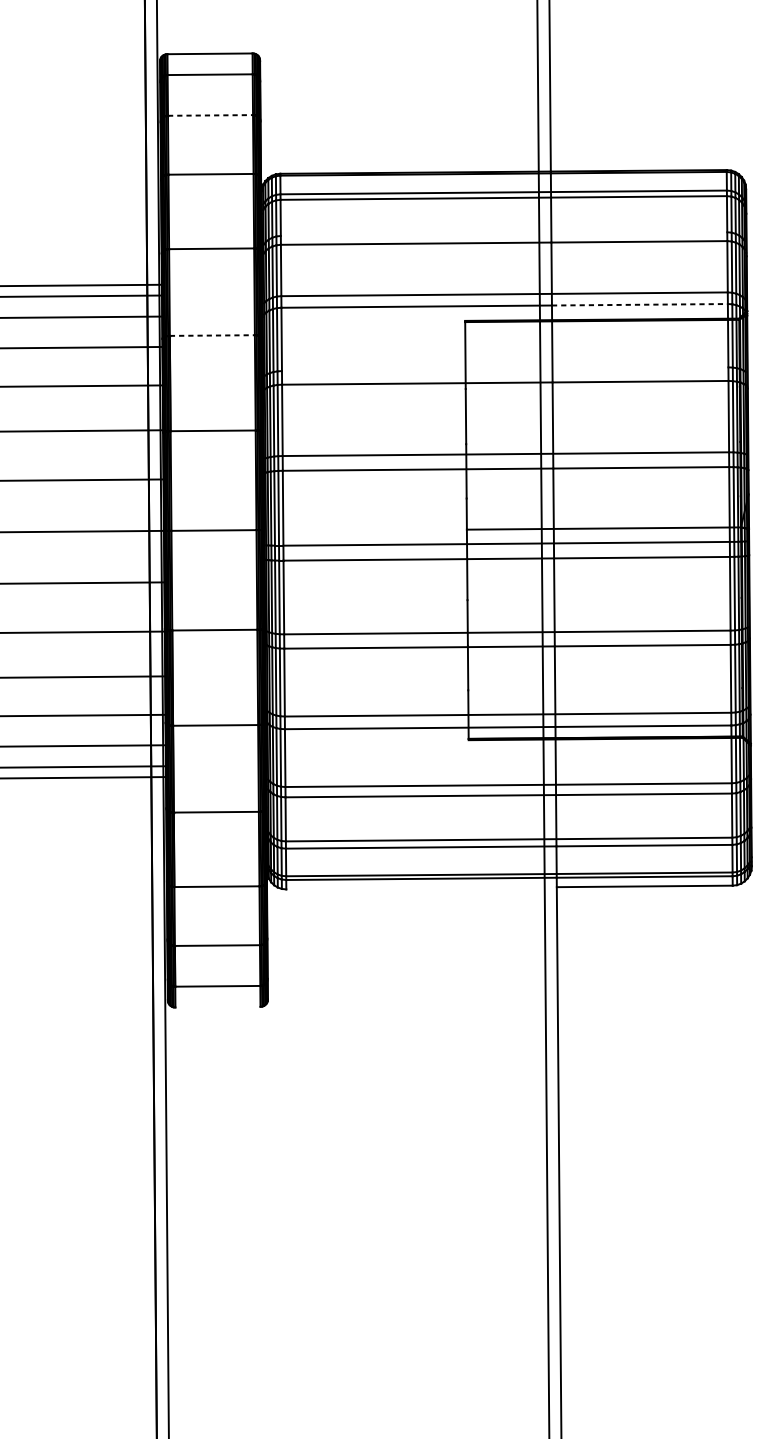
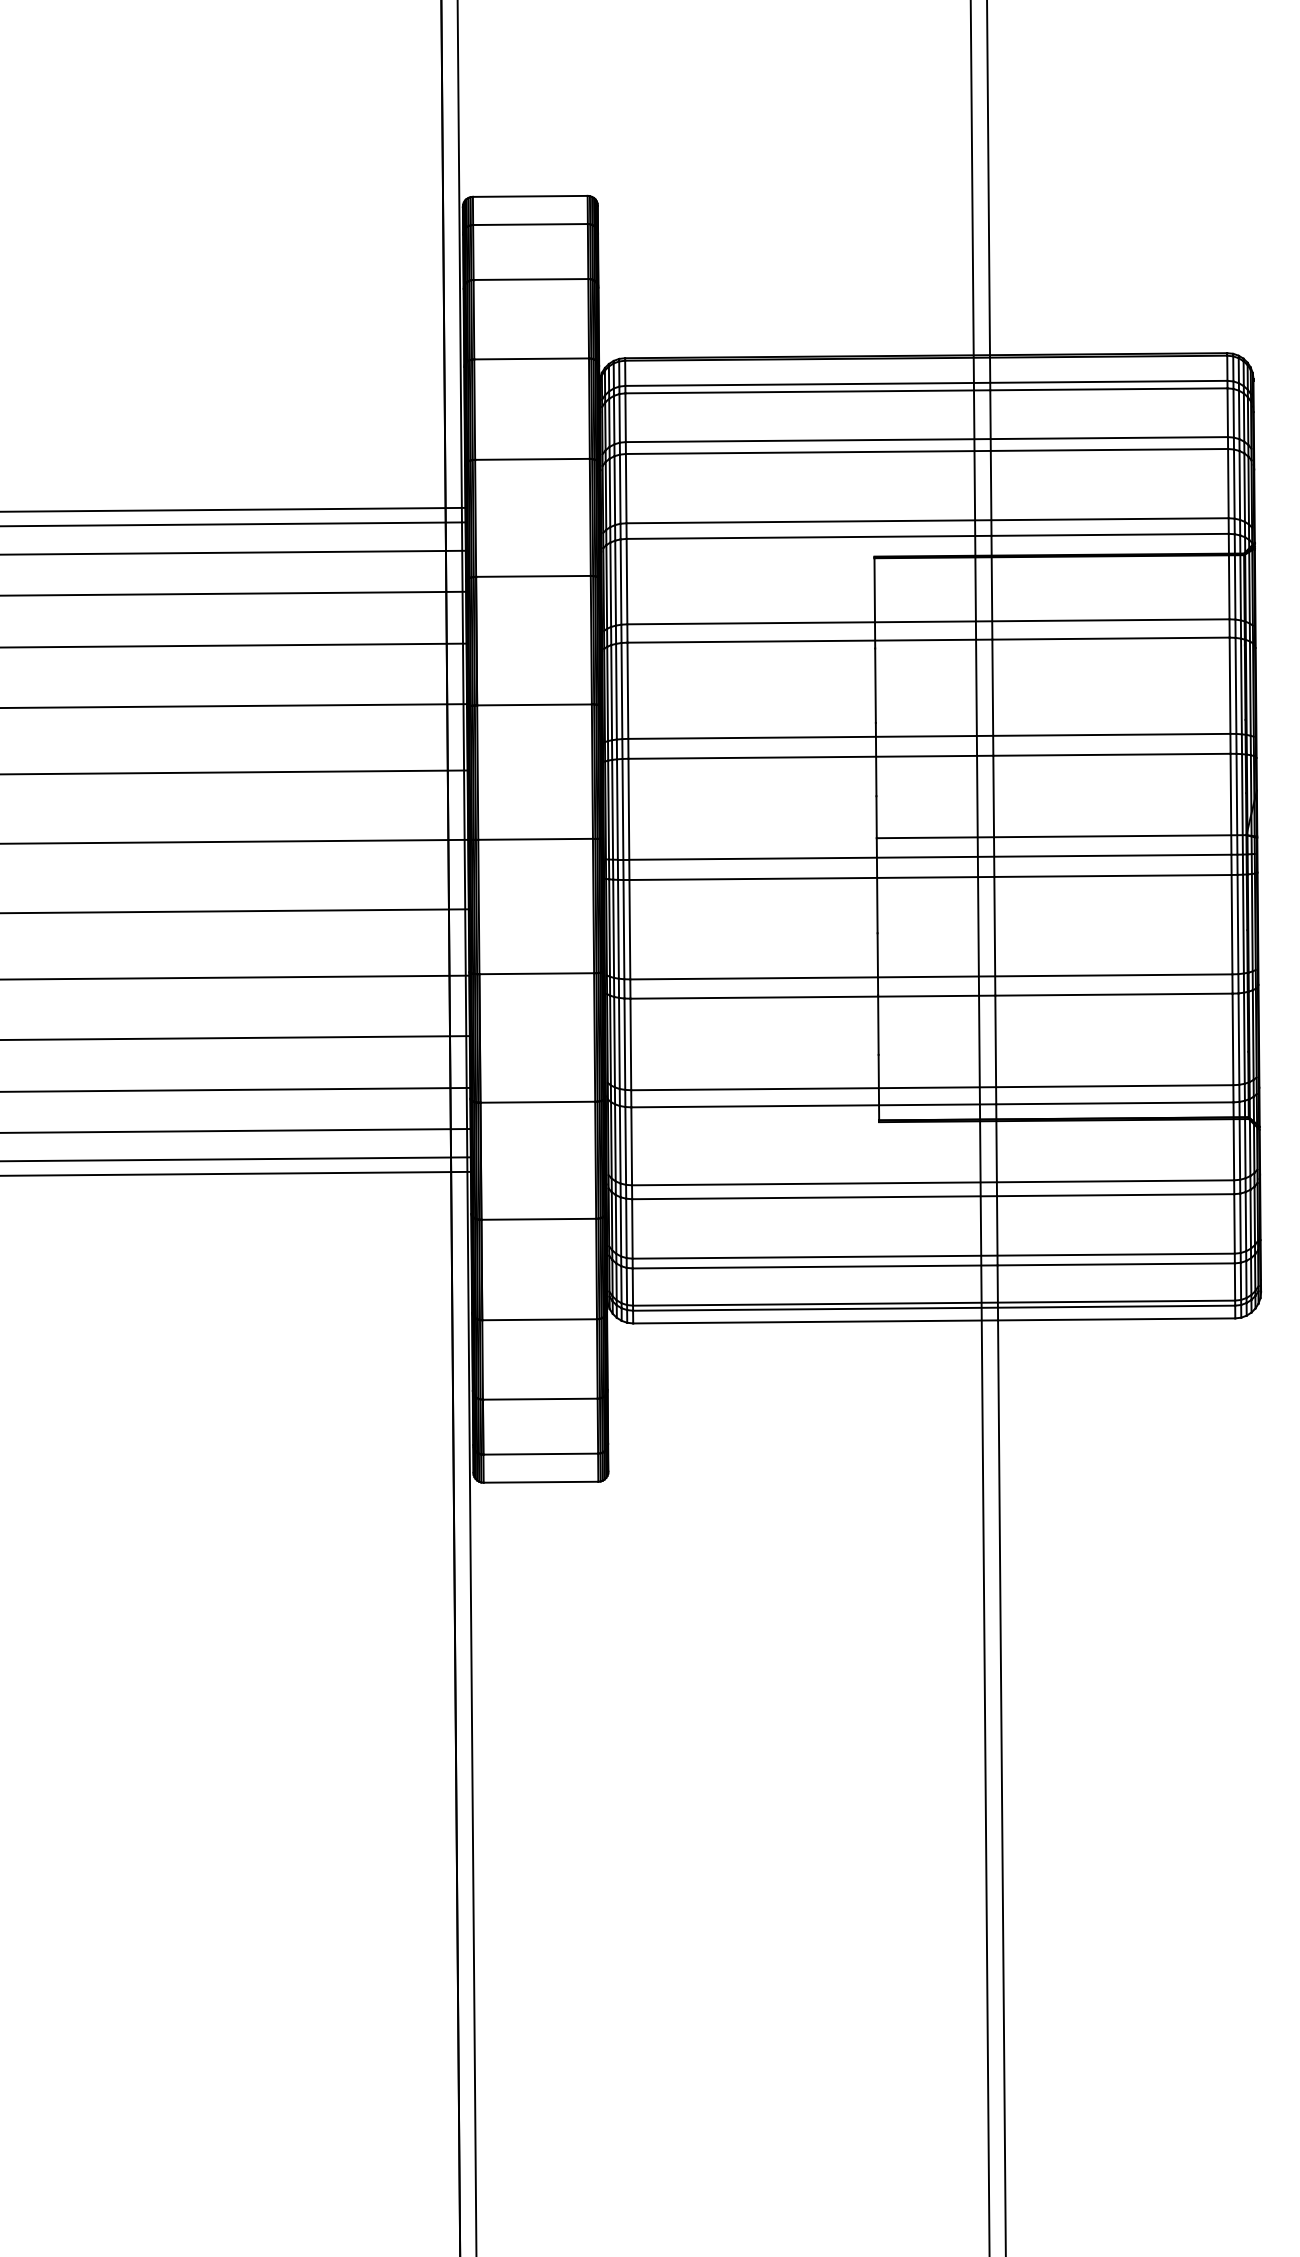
line: (210, 115) -> (531, 279), dashed -> solid
line: (503, 234) -> (926, 439), added
line: (640, 304) -> (1110, 534), dashed -> solid
line: (212, 335) -> (533, 576), dashed -> solid
line: (505, 369) -> (928, 621), added
line: (421, 887) -> (815, 1321), added
line: (217, 1006) -> (540, 1481), added

